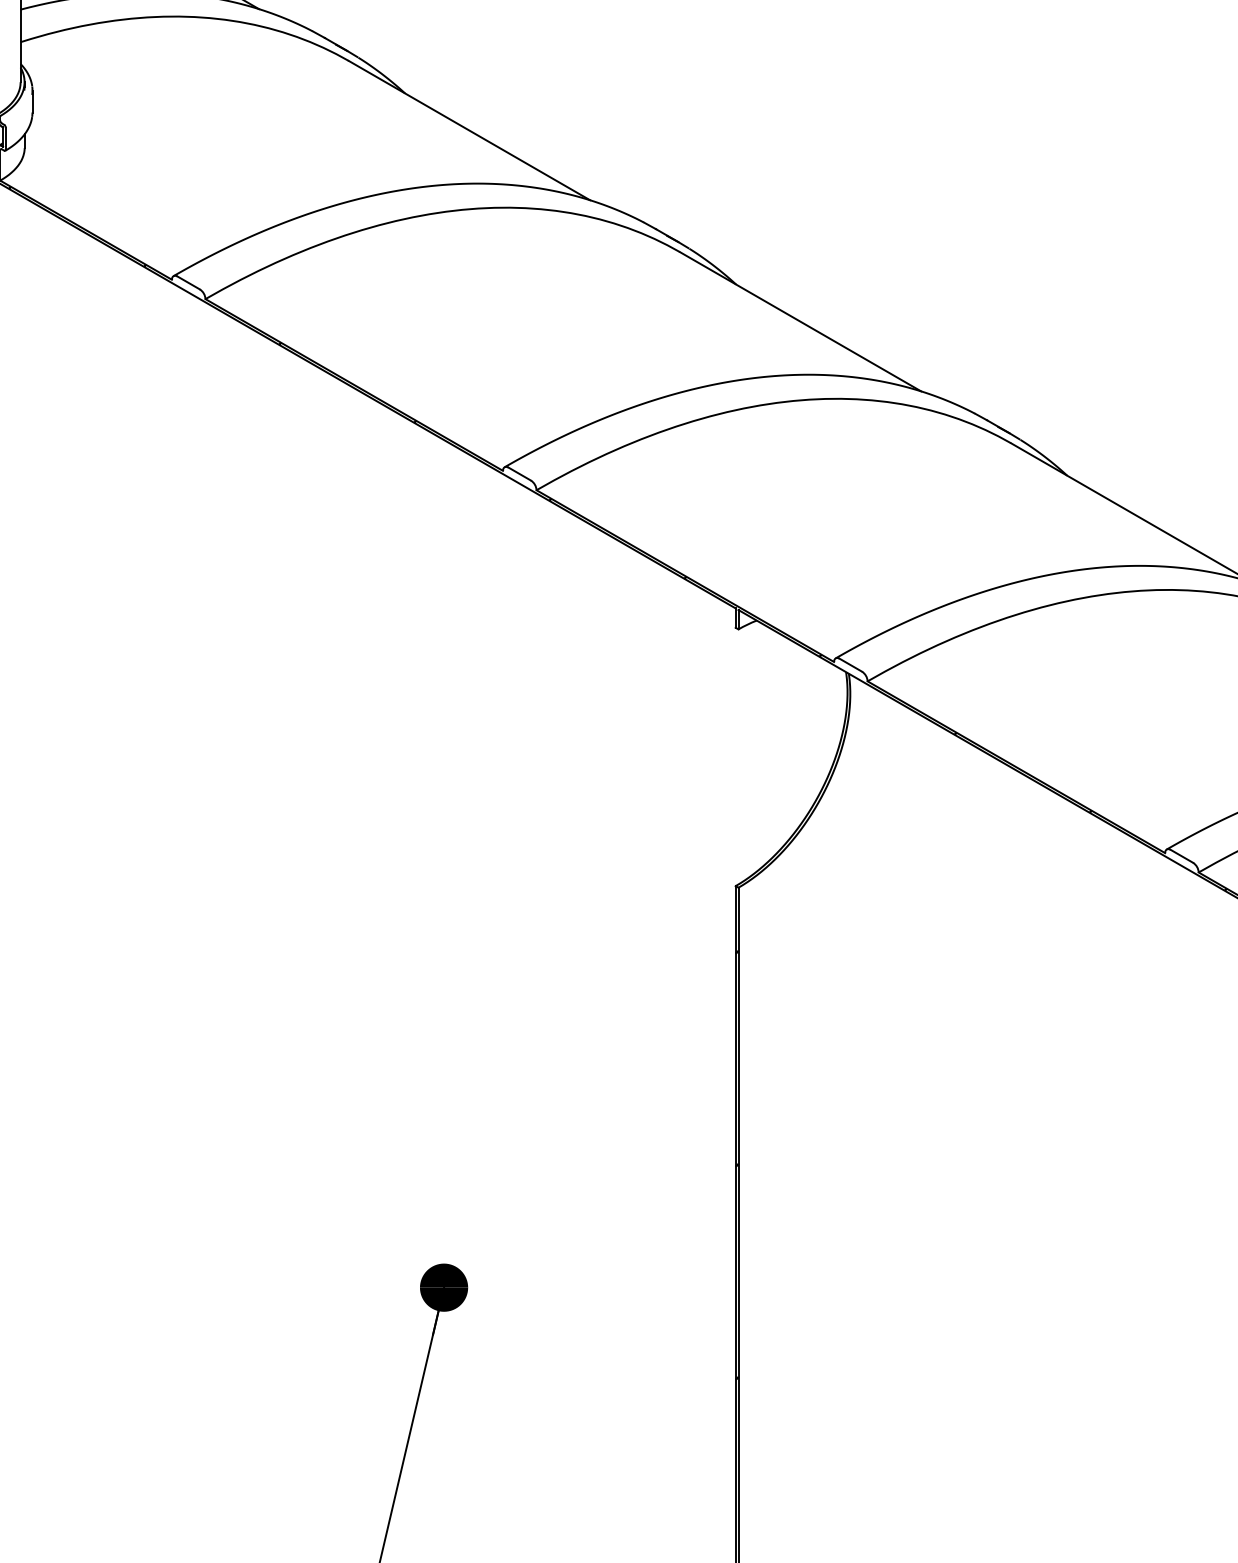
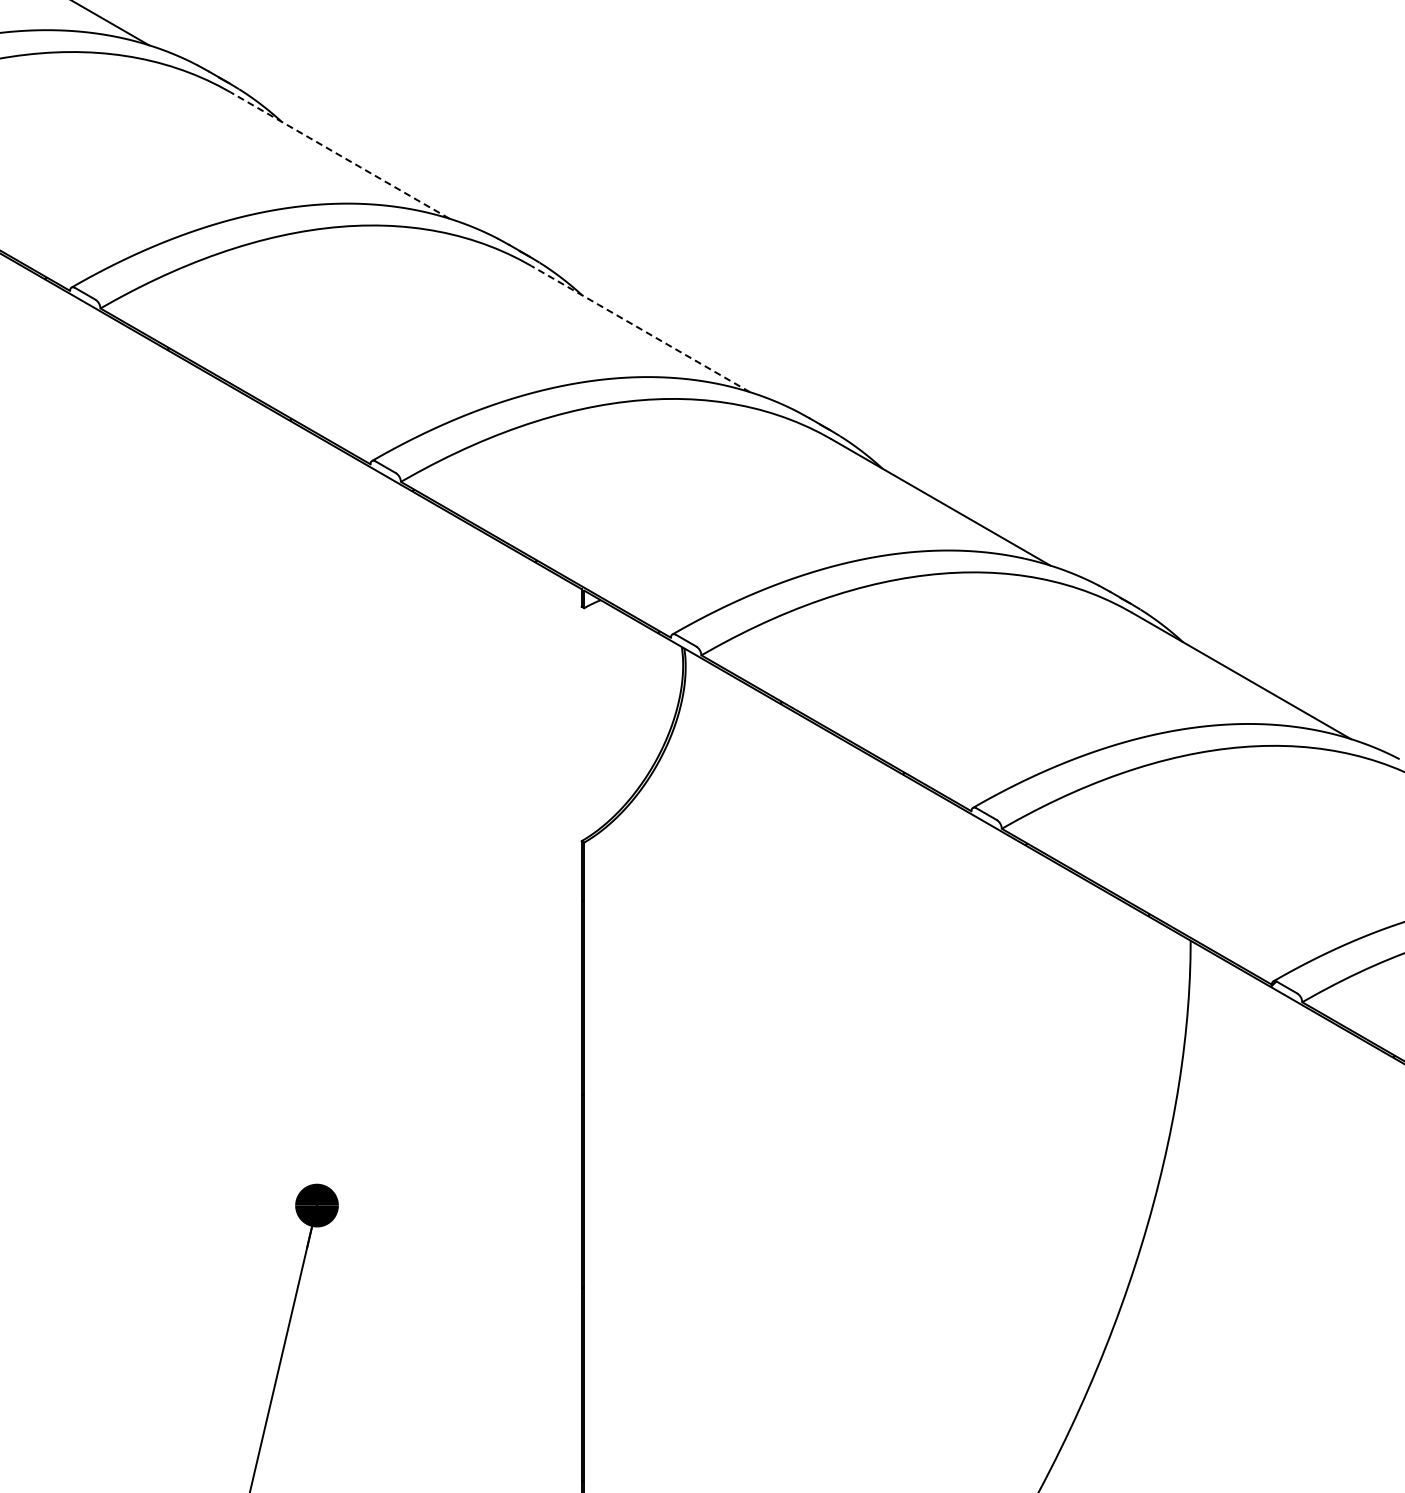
line: (468, 130) -> (339, 155), solid -> dashed
line: (800, 321) -> (640, 328), solid -> dashed

